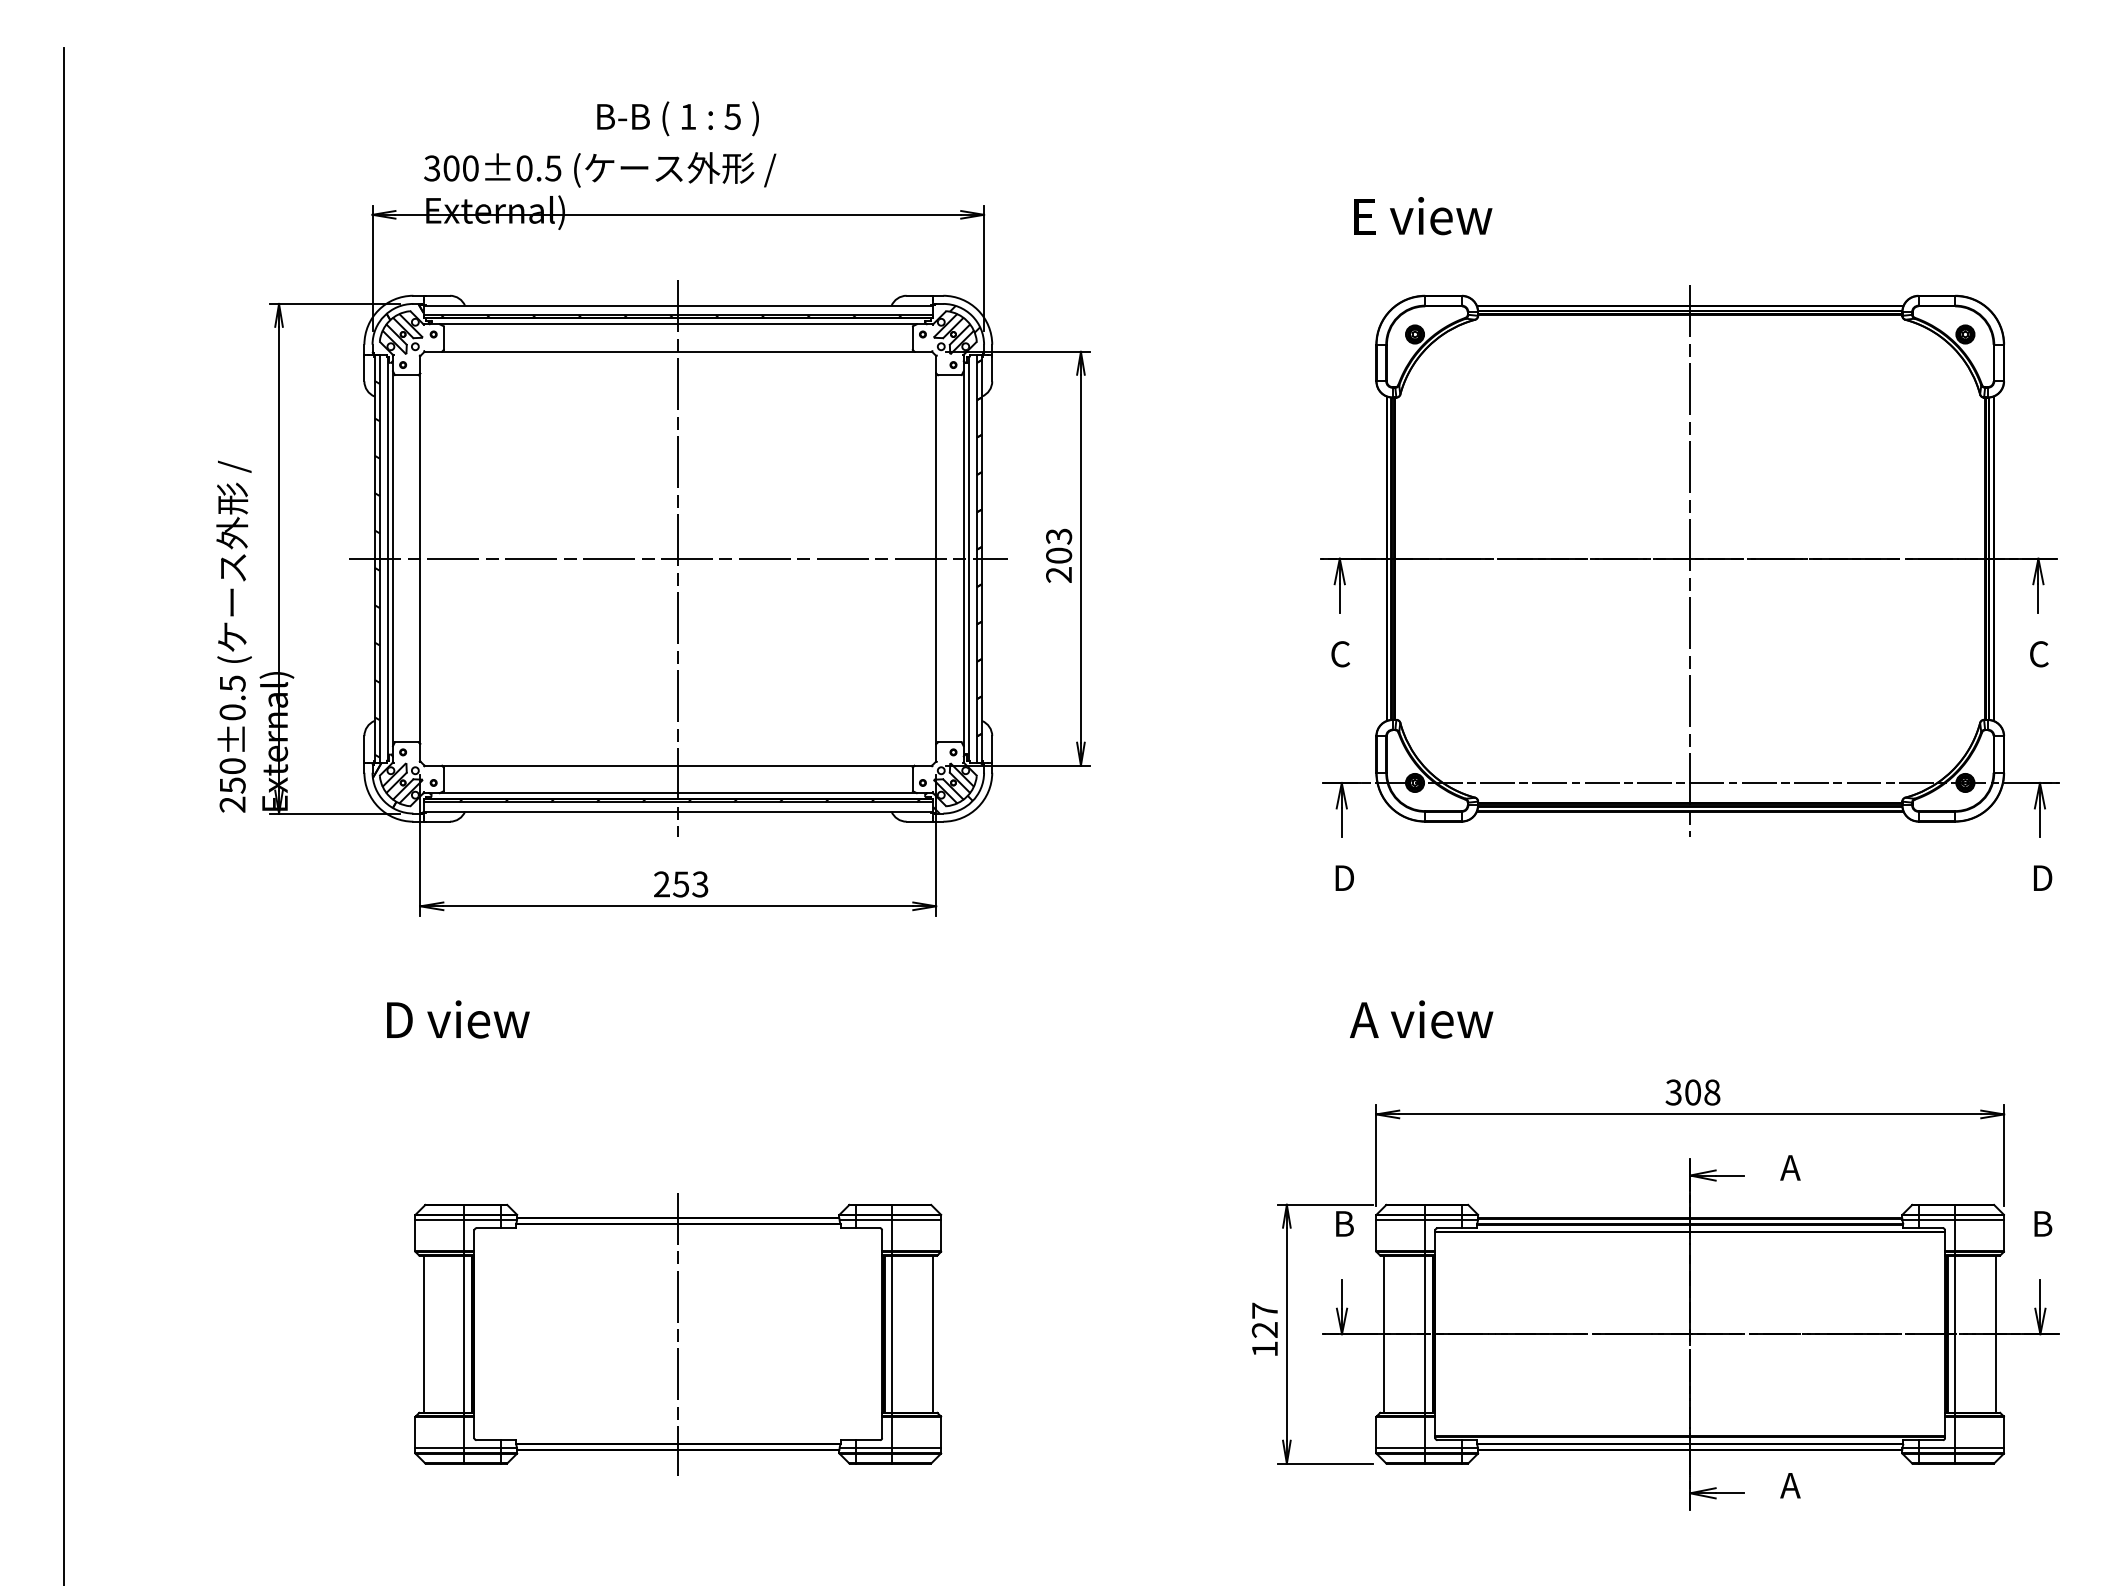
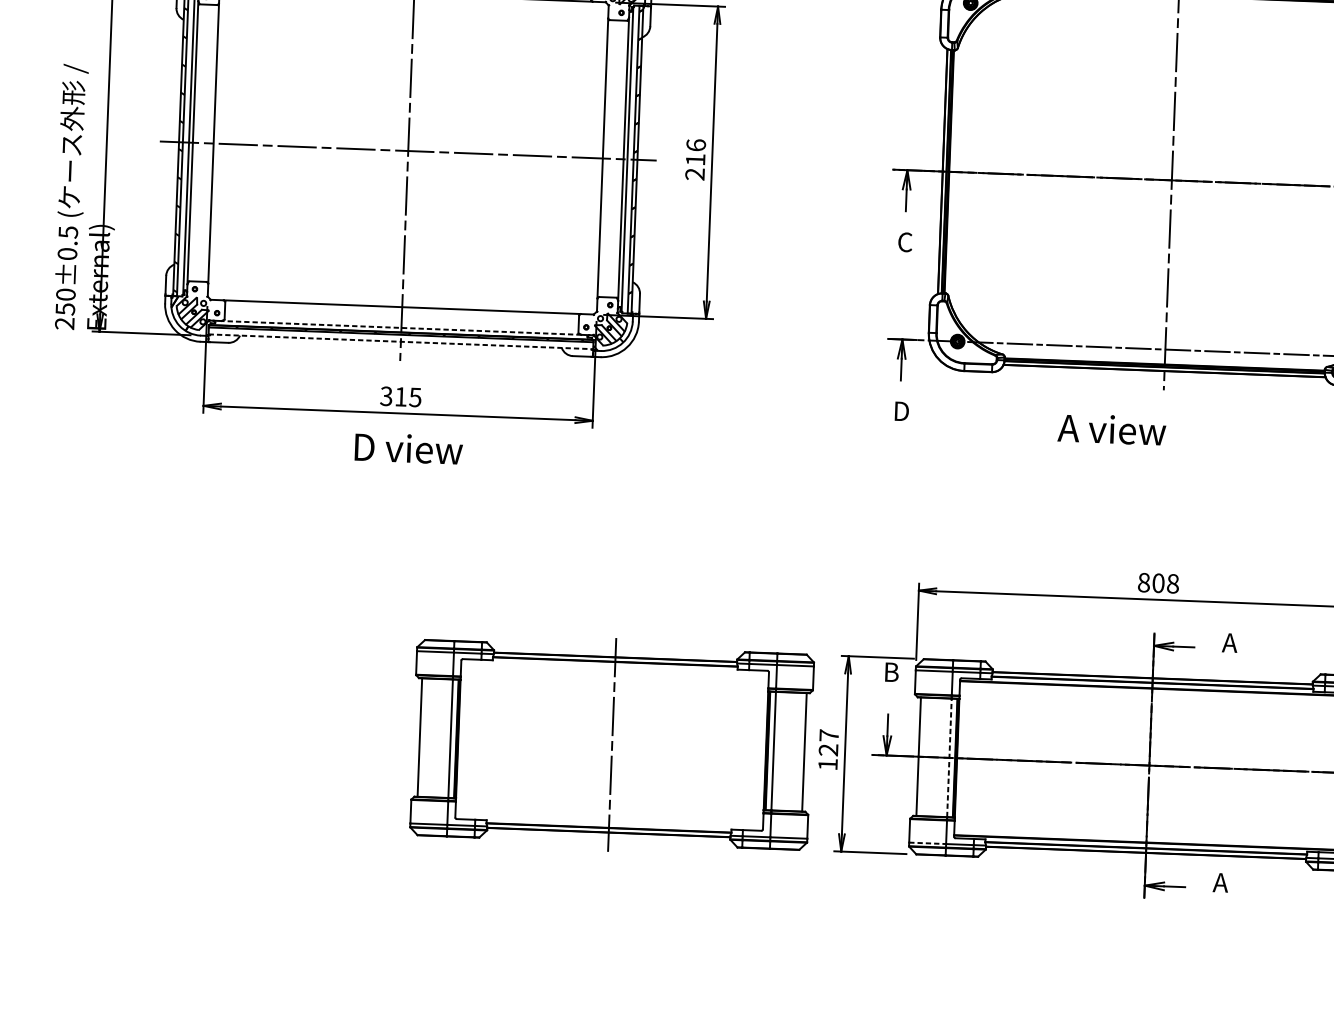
text: (1059, 545) -> (696, 152), 203 -> 216
line: (678, 793) -> (401, 328), solid -> dashed
line: (678, 811) -> (401, 341), solid -> dashed
text: (680, 884) -> (400, 396), 253 -> 315
text: (458, 1019) -> (409, 448), moved
text: (1421, 1019) -> (1111, 429), moved
text: (1673, 1092) -> (1143, 582), 308 -> 808
line: (1425, 1333) -> (949, 757), solid -> dashed
part: (678, 1334) -> (612, 745), moved
line: (1401, 1448) -> (928, 843), solid -> dashed

